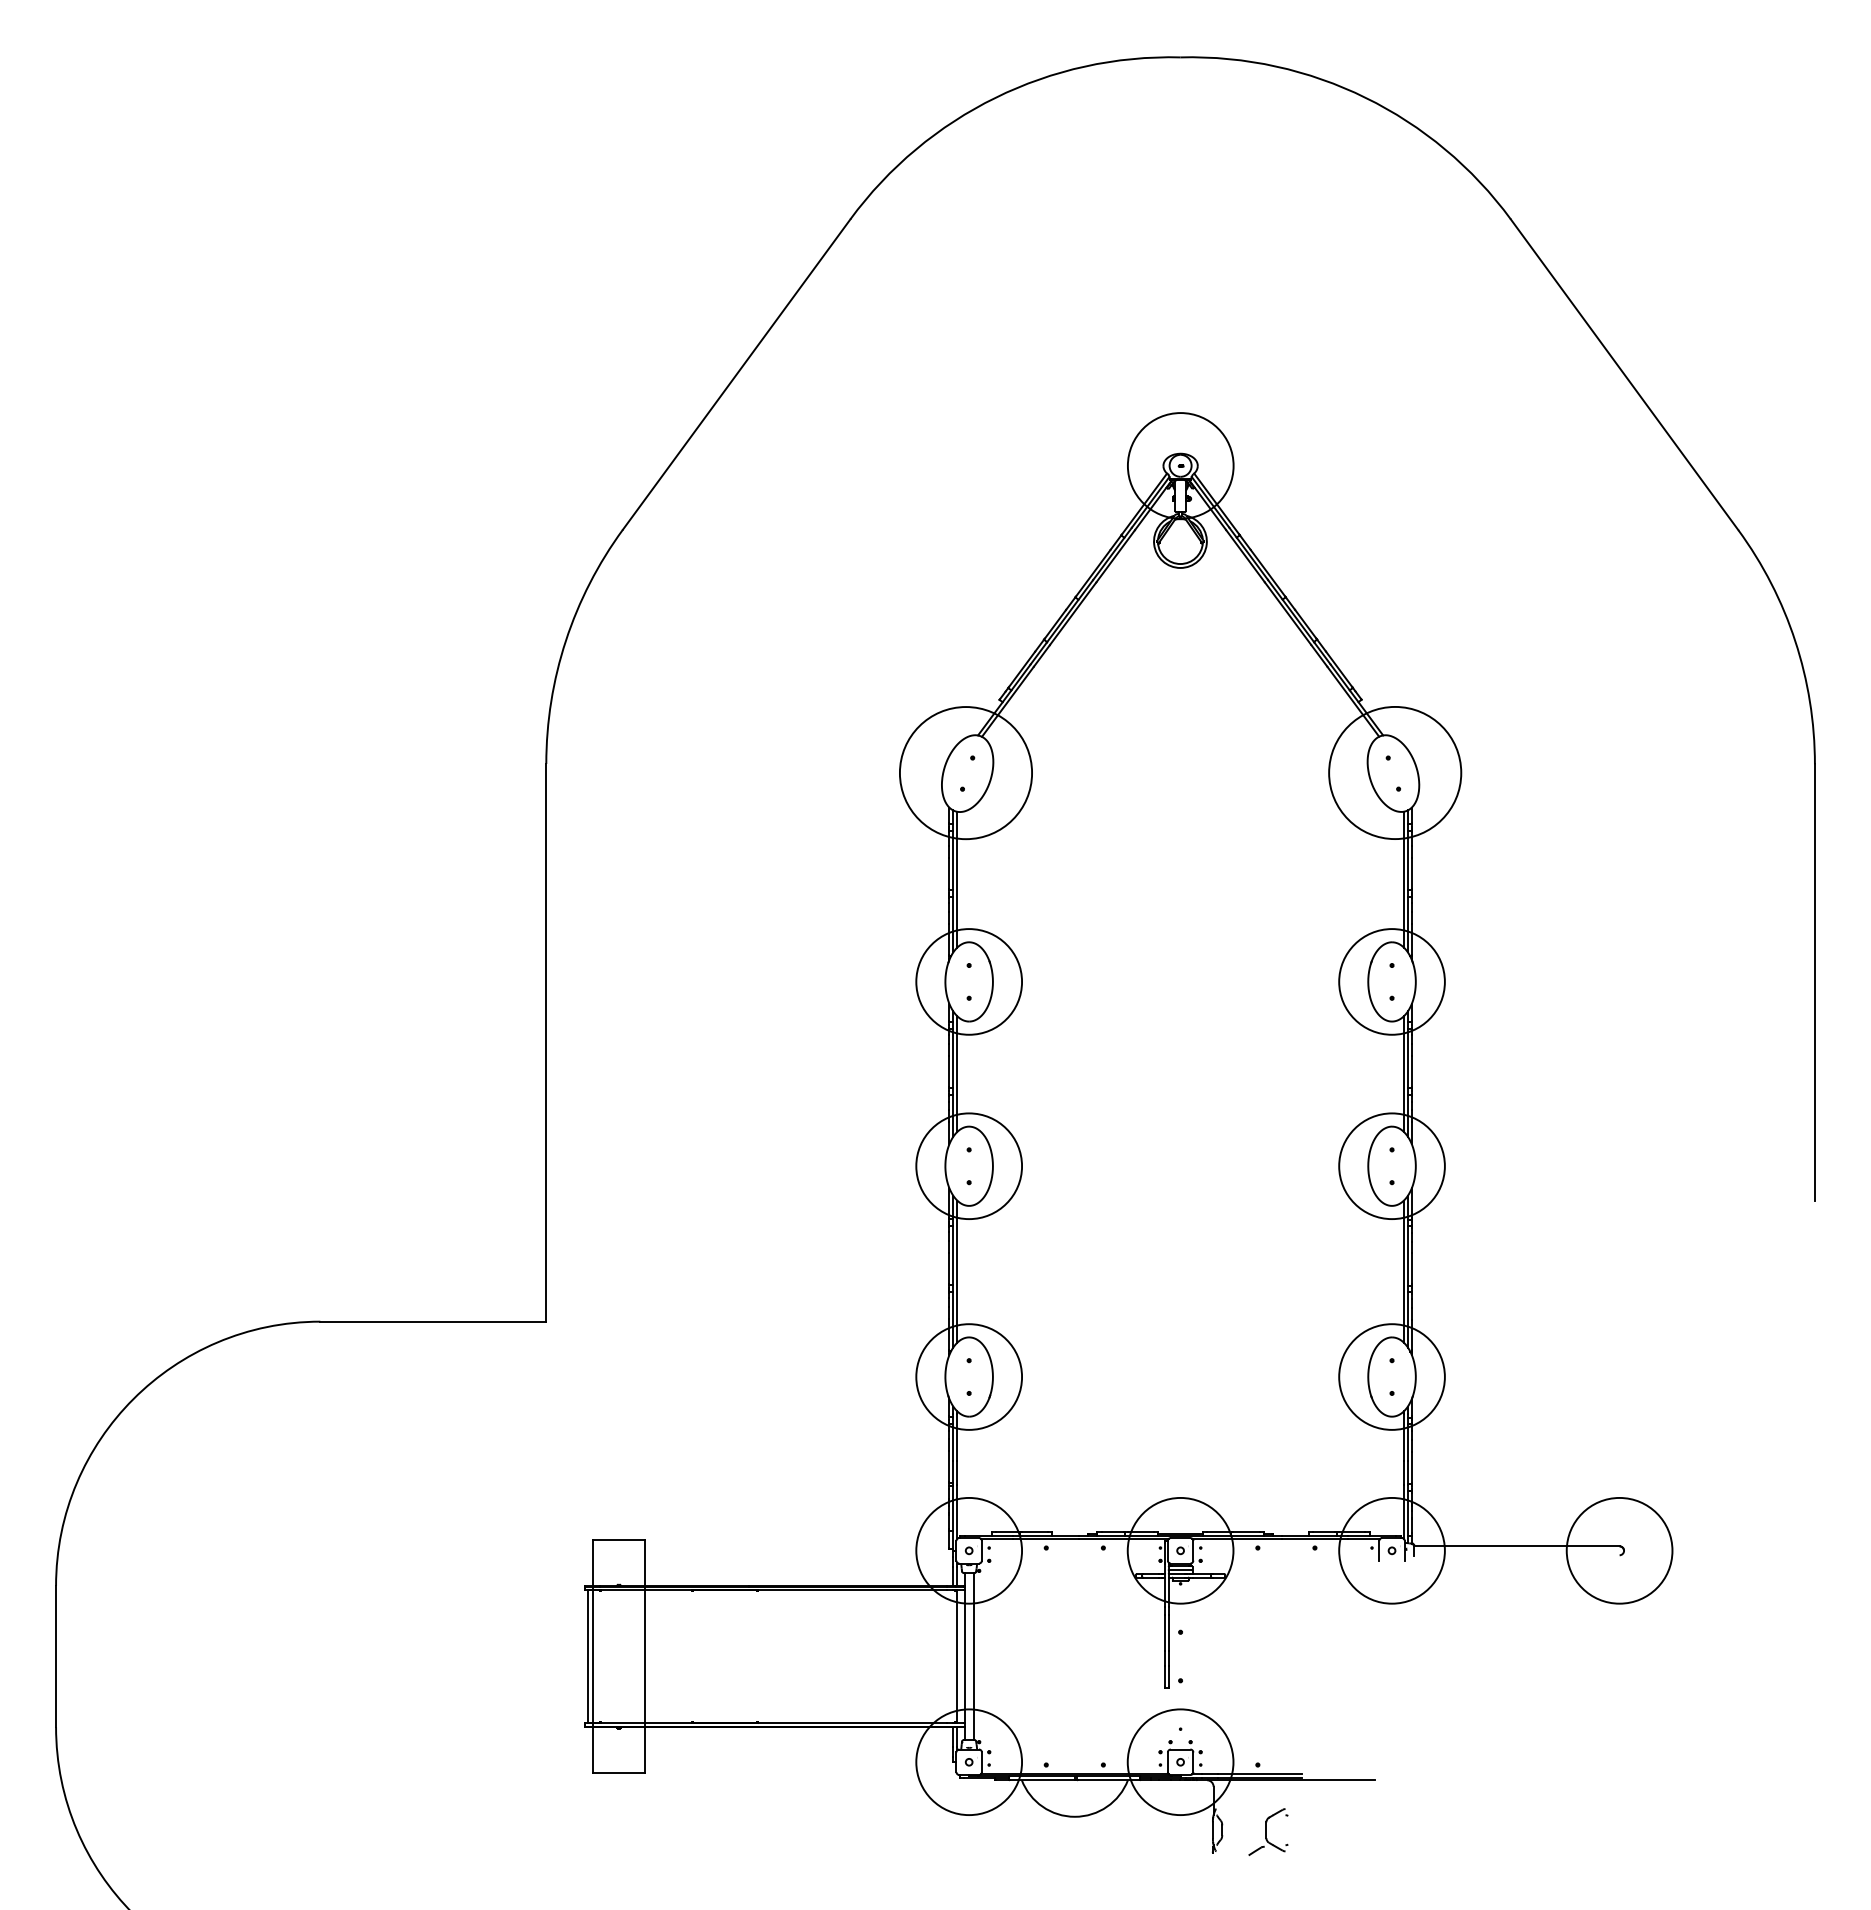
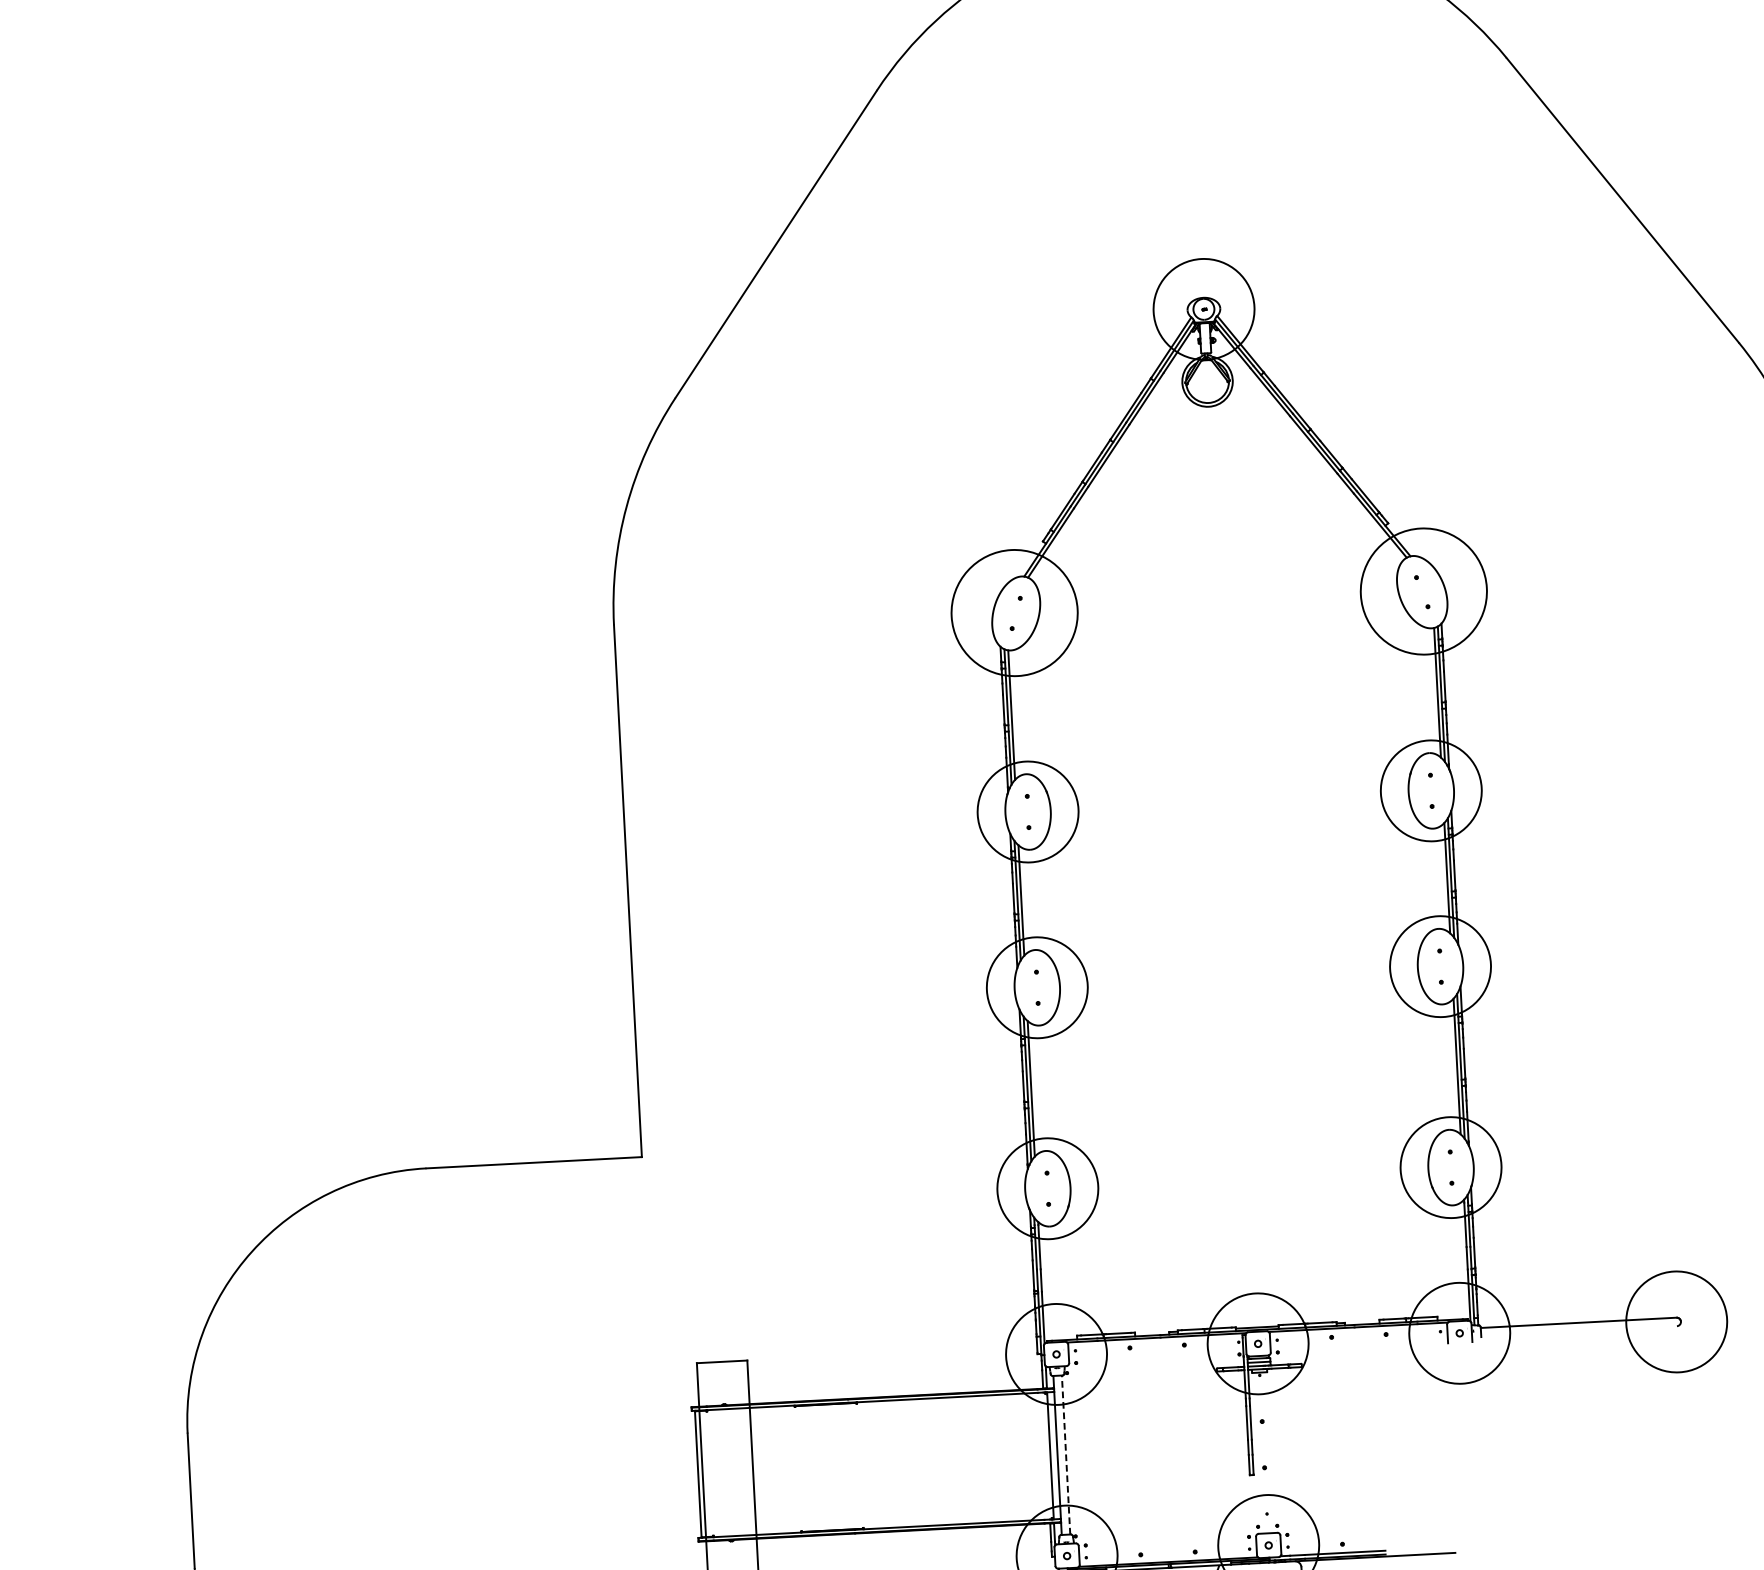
line: (973, 1656) -> (1065, 1455), solid -> dashed

